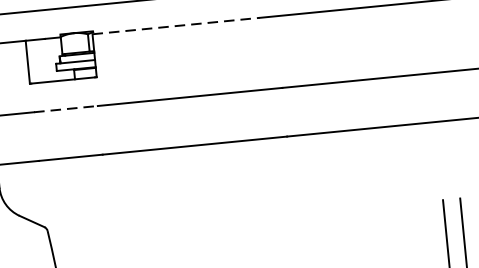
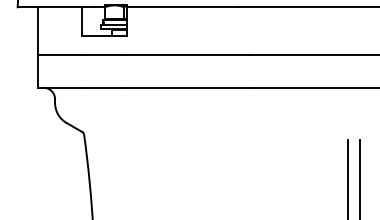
line: (175, 26) -> (182, 7), dashed -> solid
line: (66, 109) -> (104, 55), dashed -> solid

